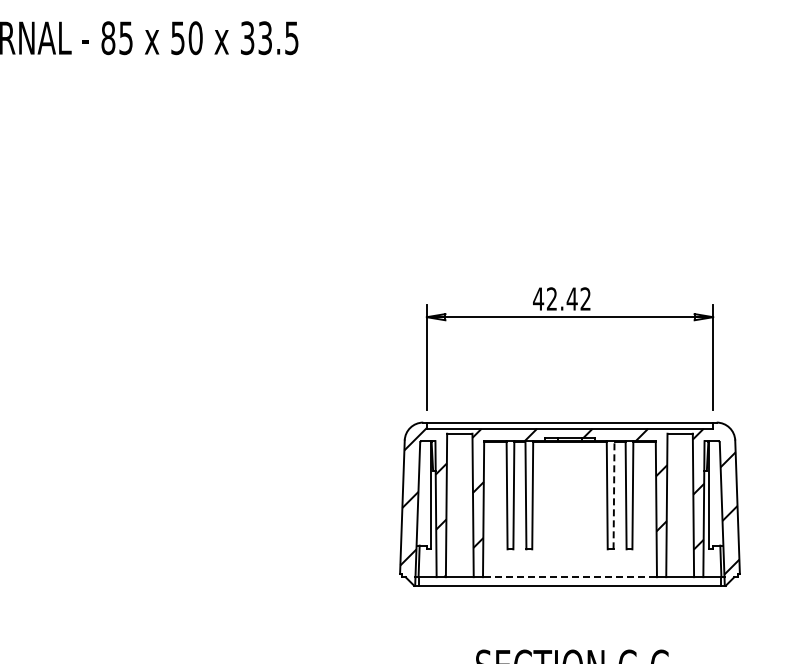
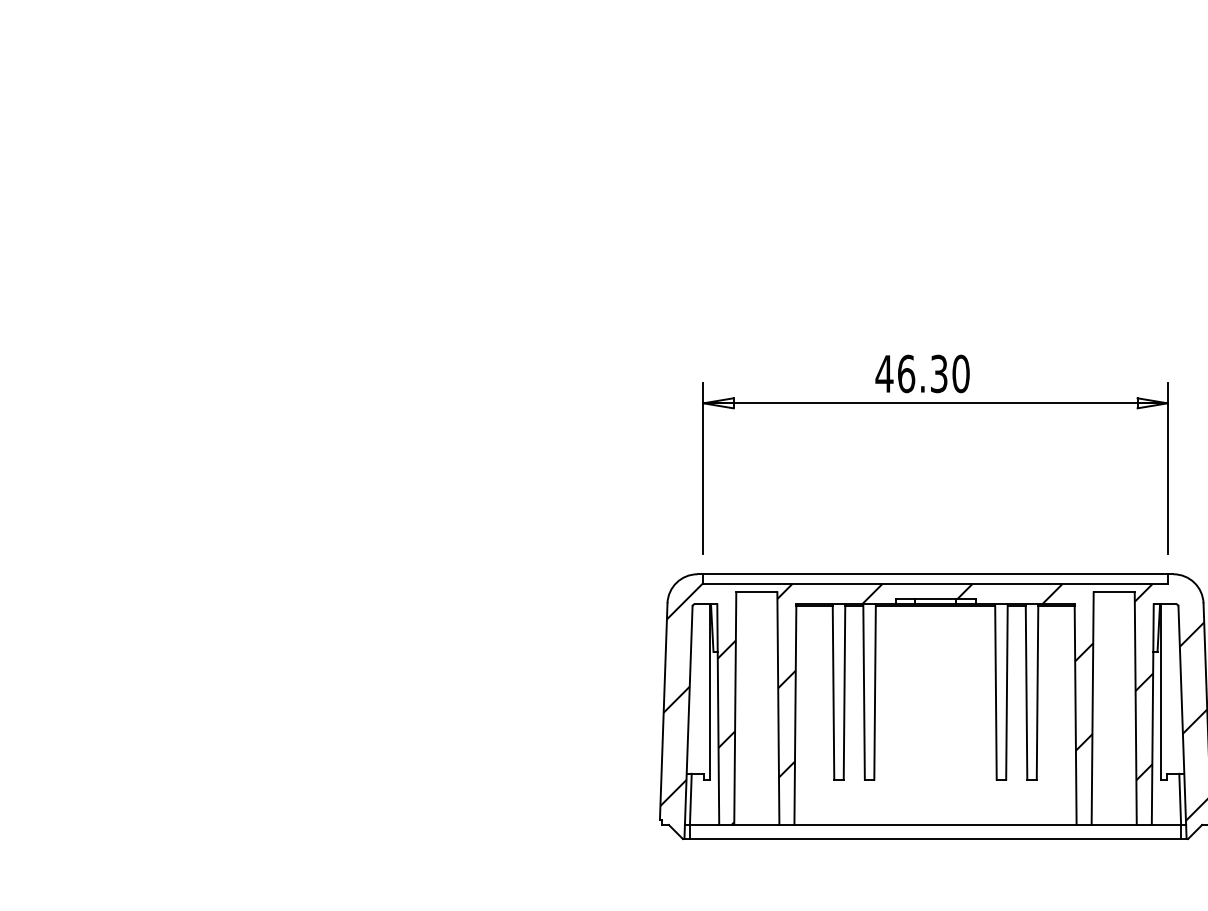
text: (568, 298) -> (933, 373), 42.42 -> 46.30
line: (614, 494) -> (1007, 690), dashed -> solid
line: (570, 577) -> (936, 825), dashed -> solid

